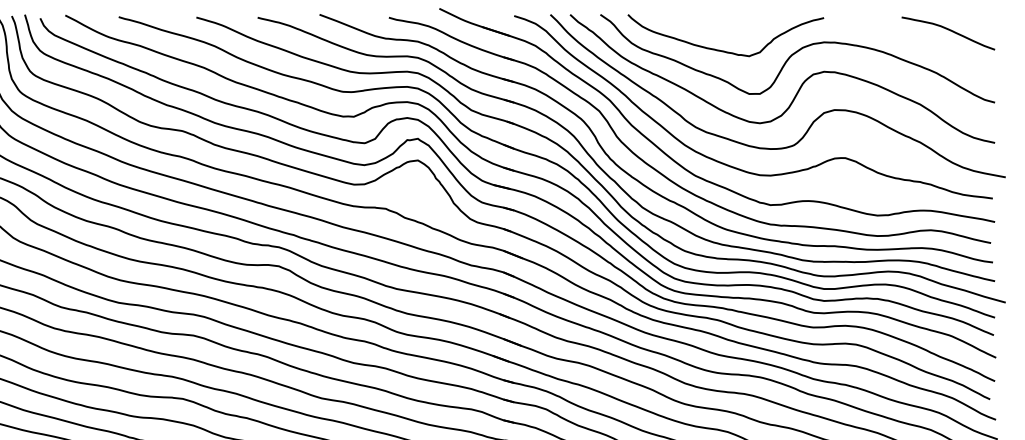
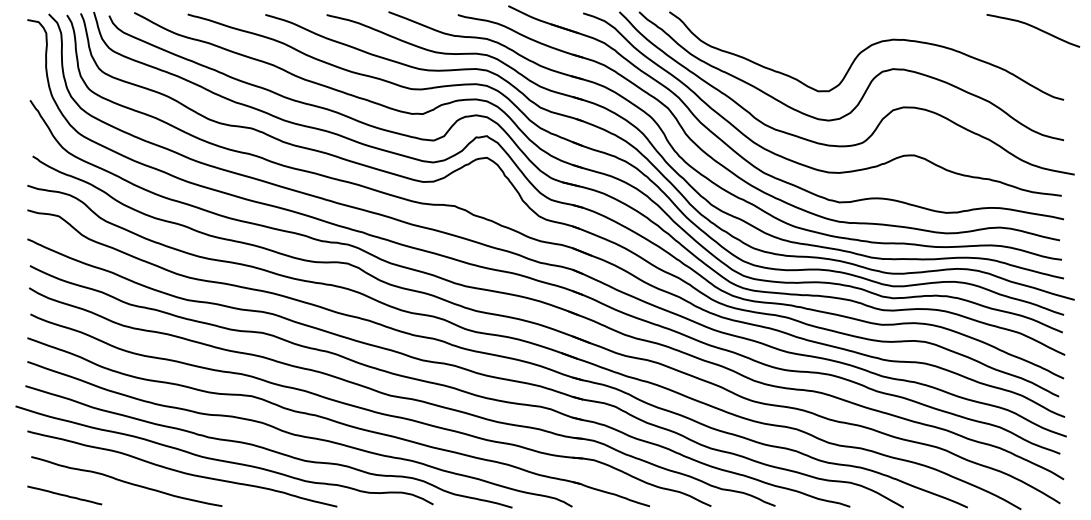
curve: (949, 31) -> (1034, 28), moved
curve: (723, 50) -> (792, 47), removed

